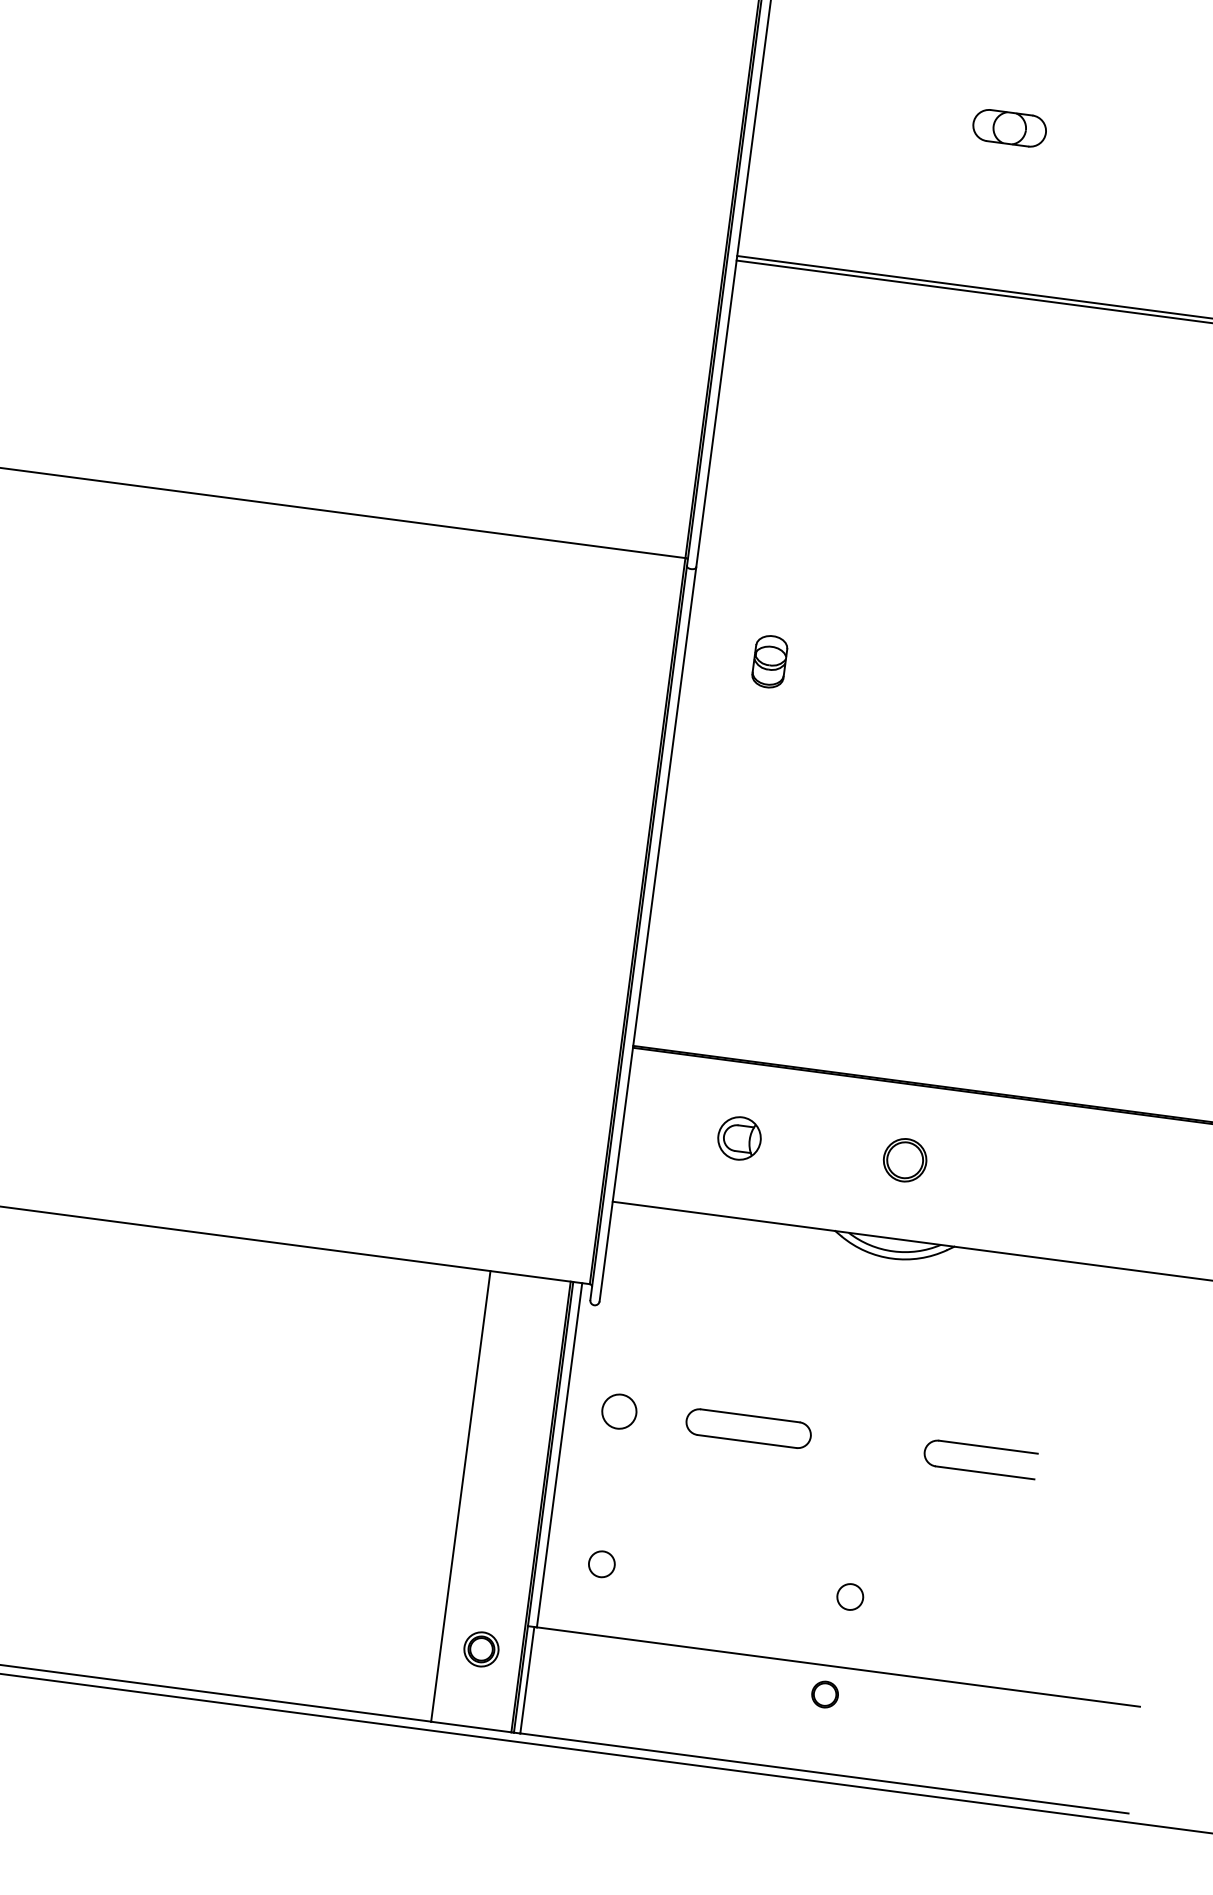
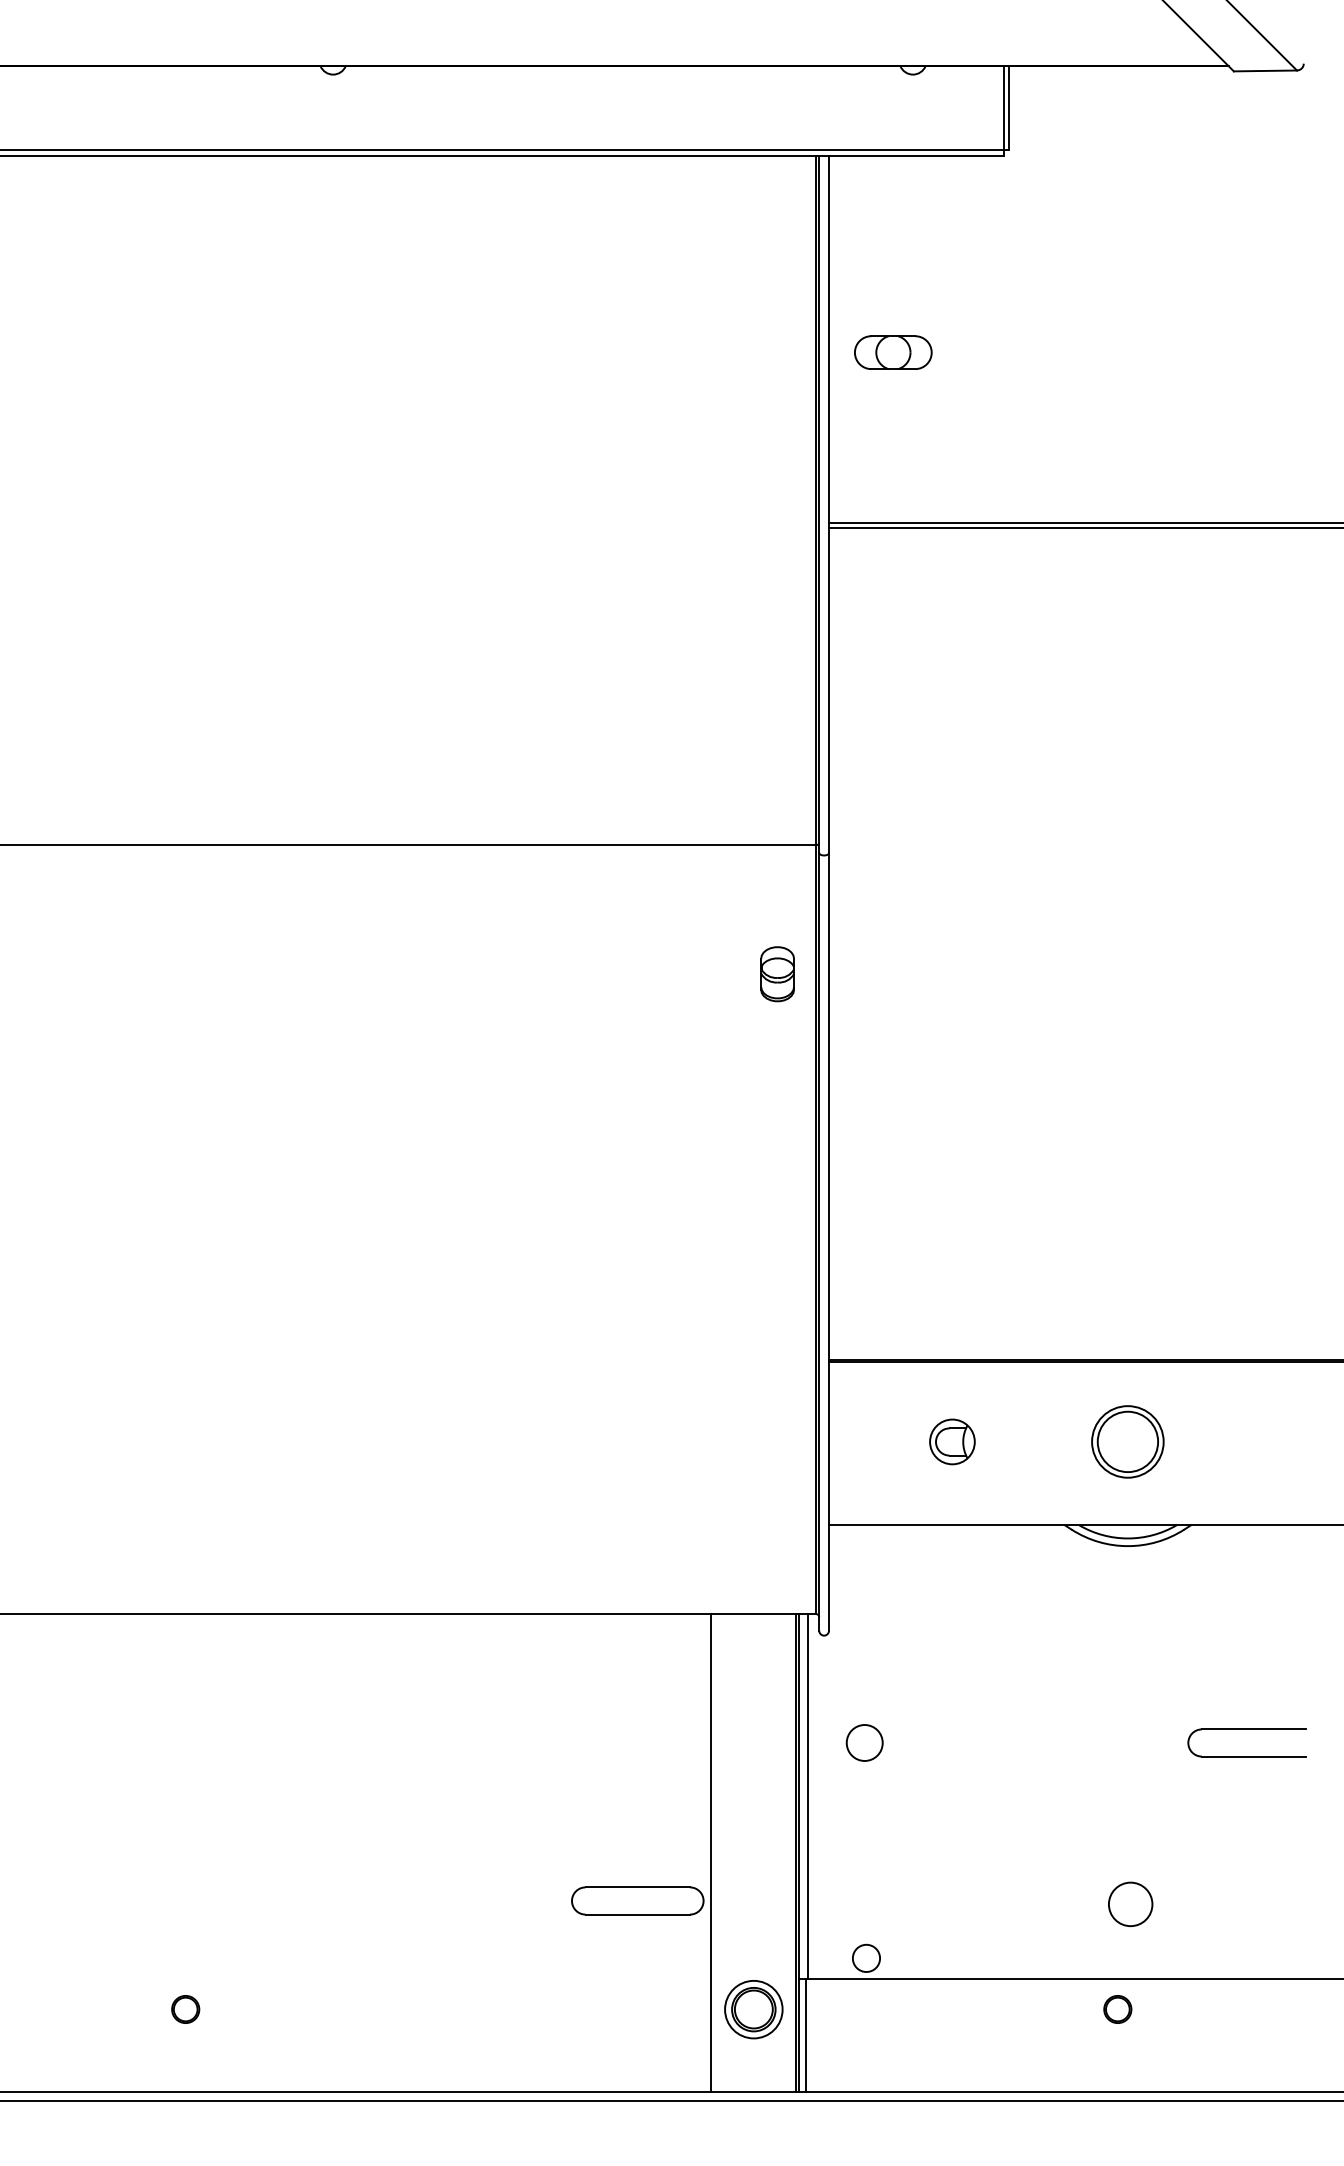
part: (1009, 128) -> (893, 352), moved
part: (769, 662) -> (777, 974), moved
part: (904, 1159) -> (1127, 1441), size x1.6
part: (748, 1428) -> (637, 1900), moved
circle: (602, 1563) -> (866, 1957), moved
circle: (850, 1597) -> (1130, 1904), size x1.6
part: (481, 1649) -> (753, 2009), size x1.6

